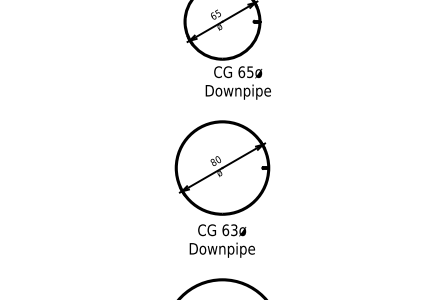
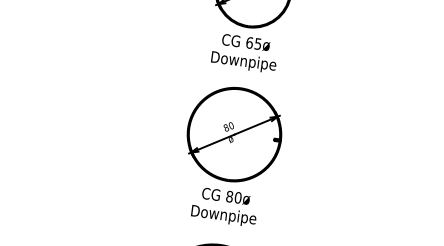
text: (237, 82) -> (244, 52), moved
text: (229, 230) -> (233, 197), 63ø -> 80ø

